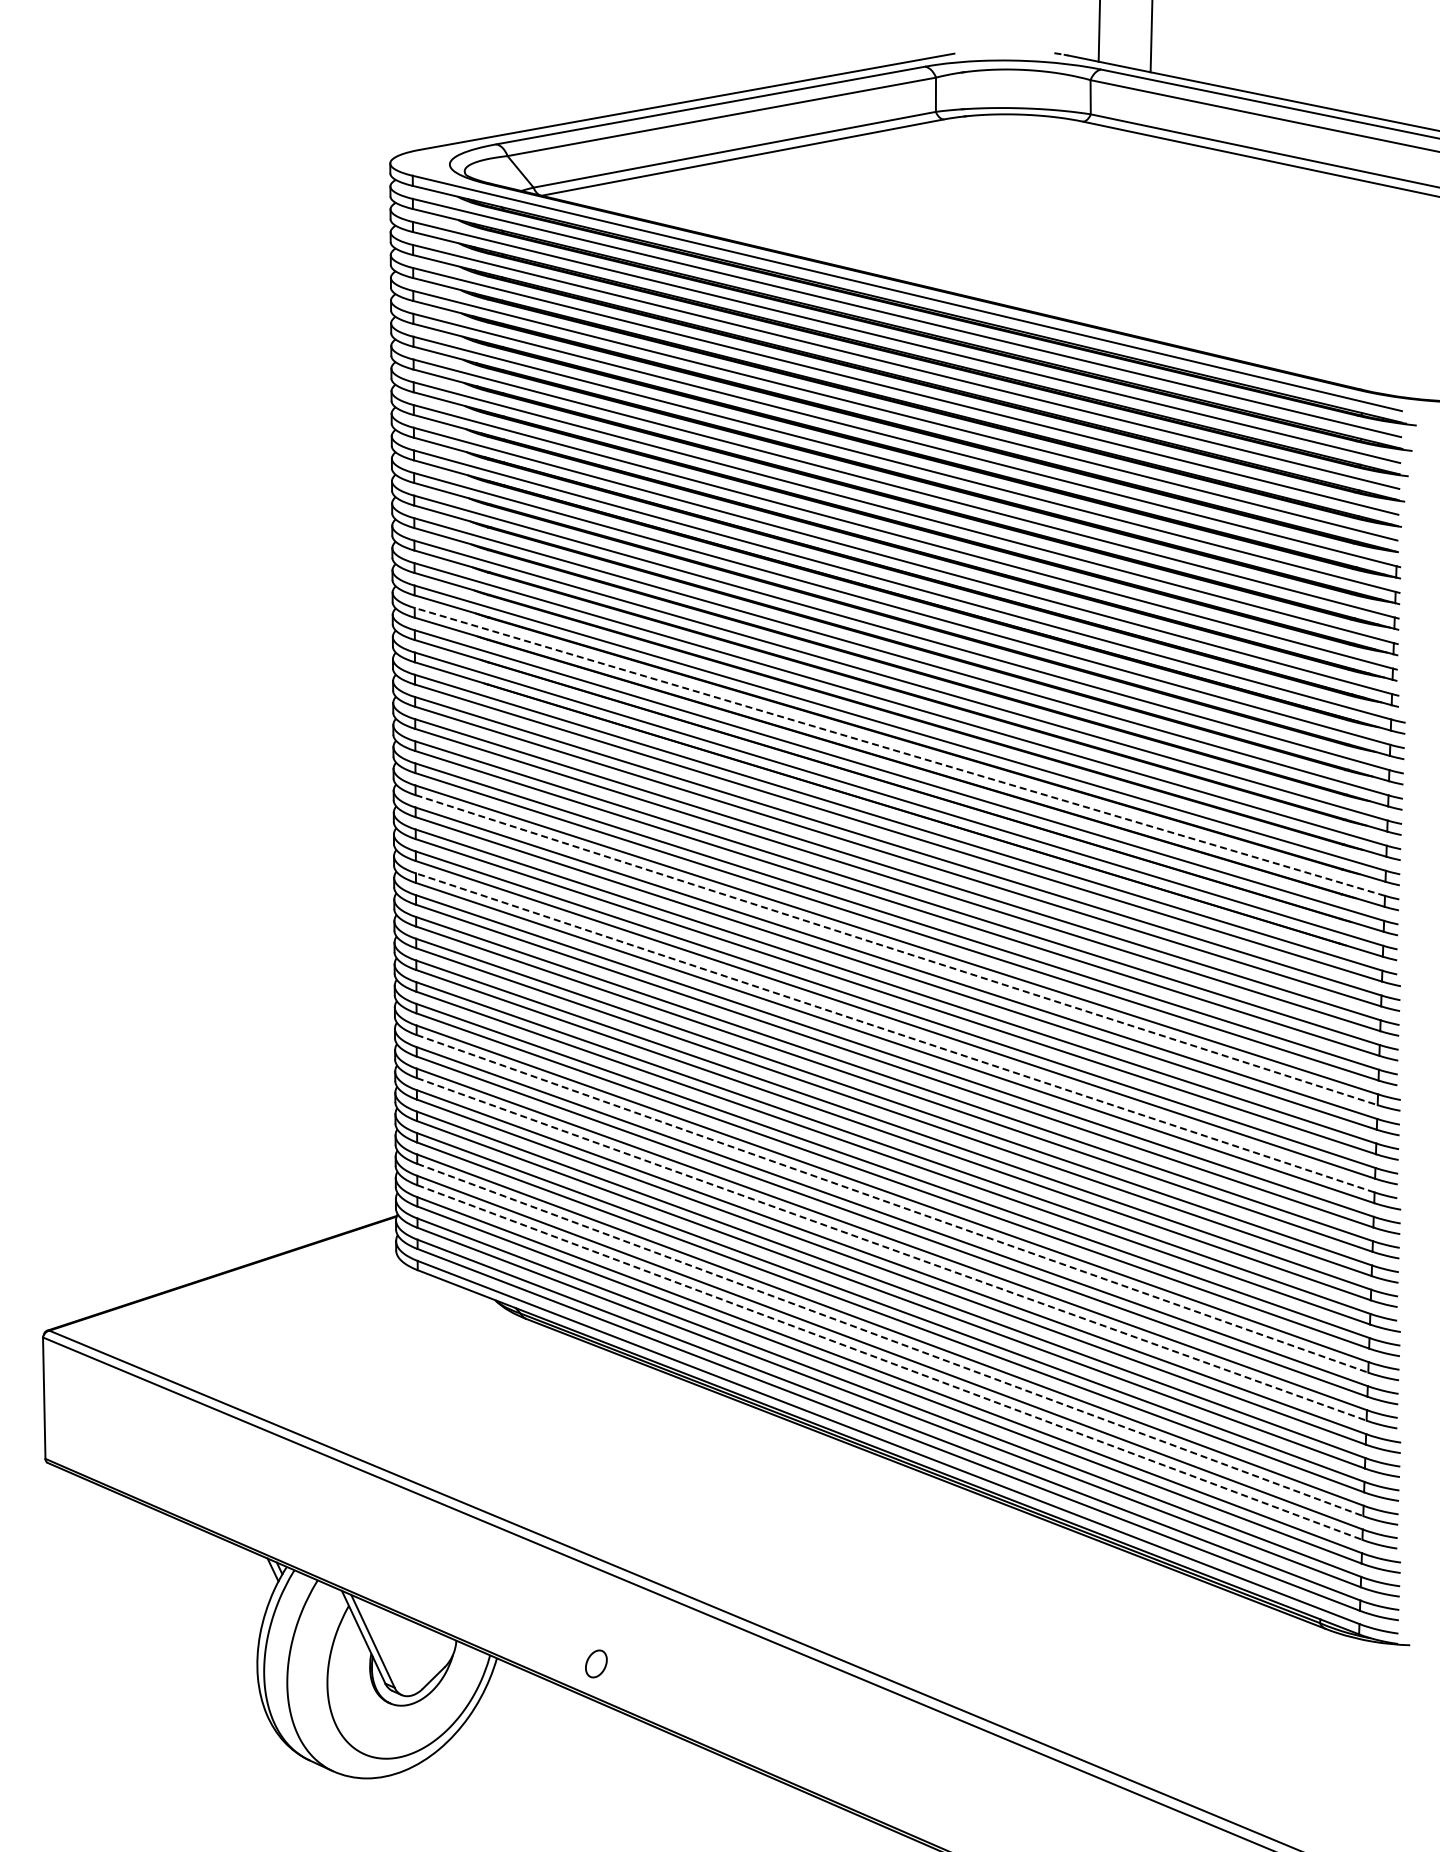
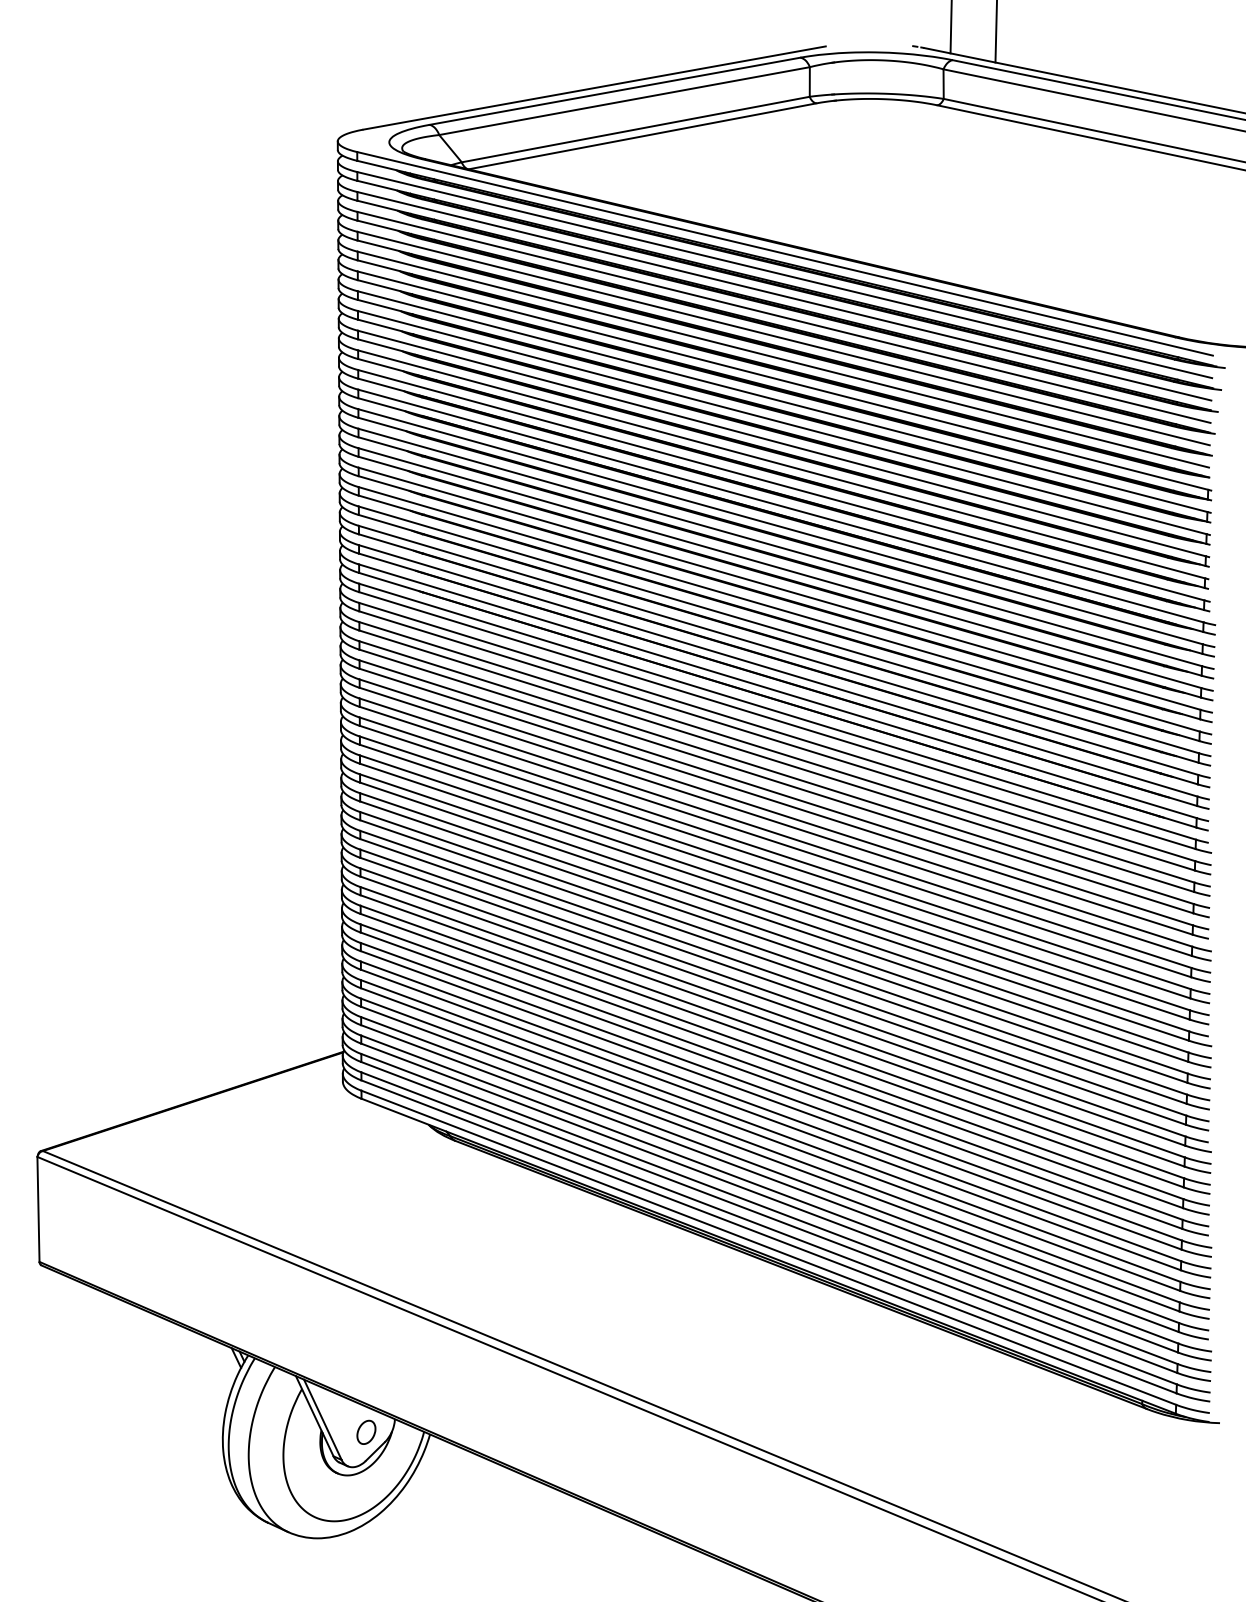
line: (899, 751) -> (778, 650), dashed -> solid
line: (897, 950) -> (776, 822), dashed -> solid
line: (894, 1032) -> (773, 893), dashed -> solid
line: (892, 1203) -> (772, 1041), dashed -> solid
line: (891, 1249) -> (771, 1080), dashed -> solid
line: (890, 1339) -> (770, 1158), dashed -> solid
line: (889, 1362) -> (769, 1178), dashed -> solid
part: (596, 1663) -> (366, 1432), moved

